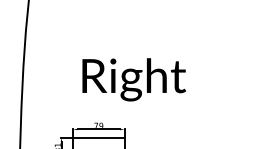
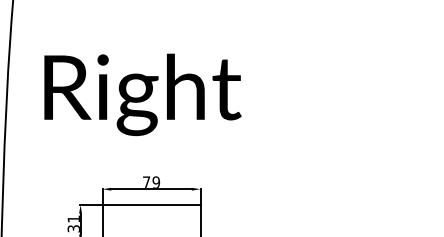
text: (133, 79) -> (141, 94), moved

